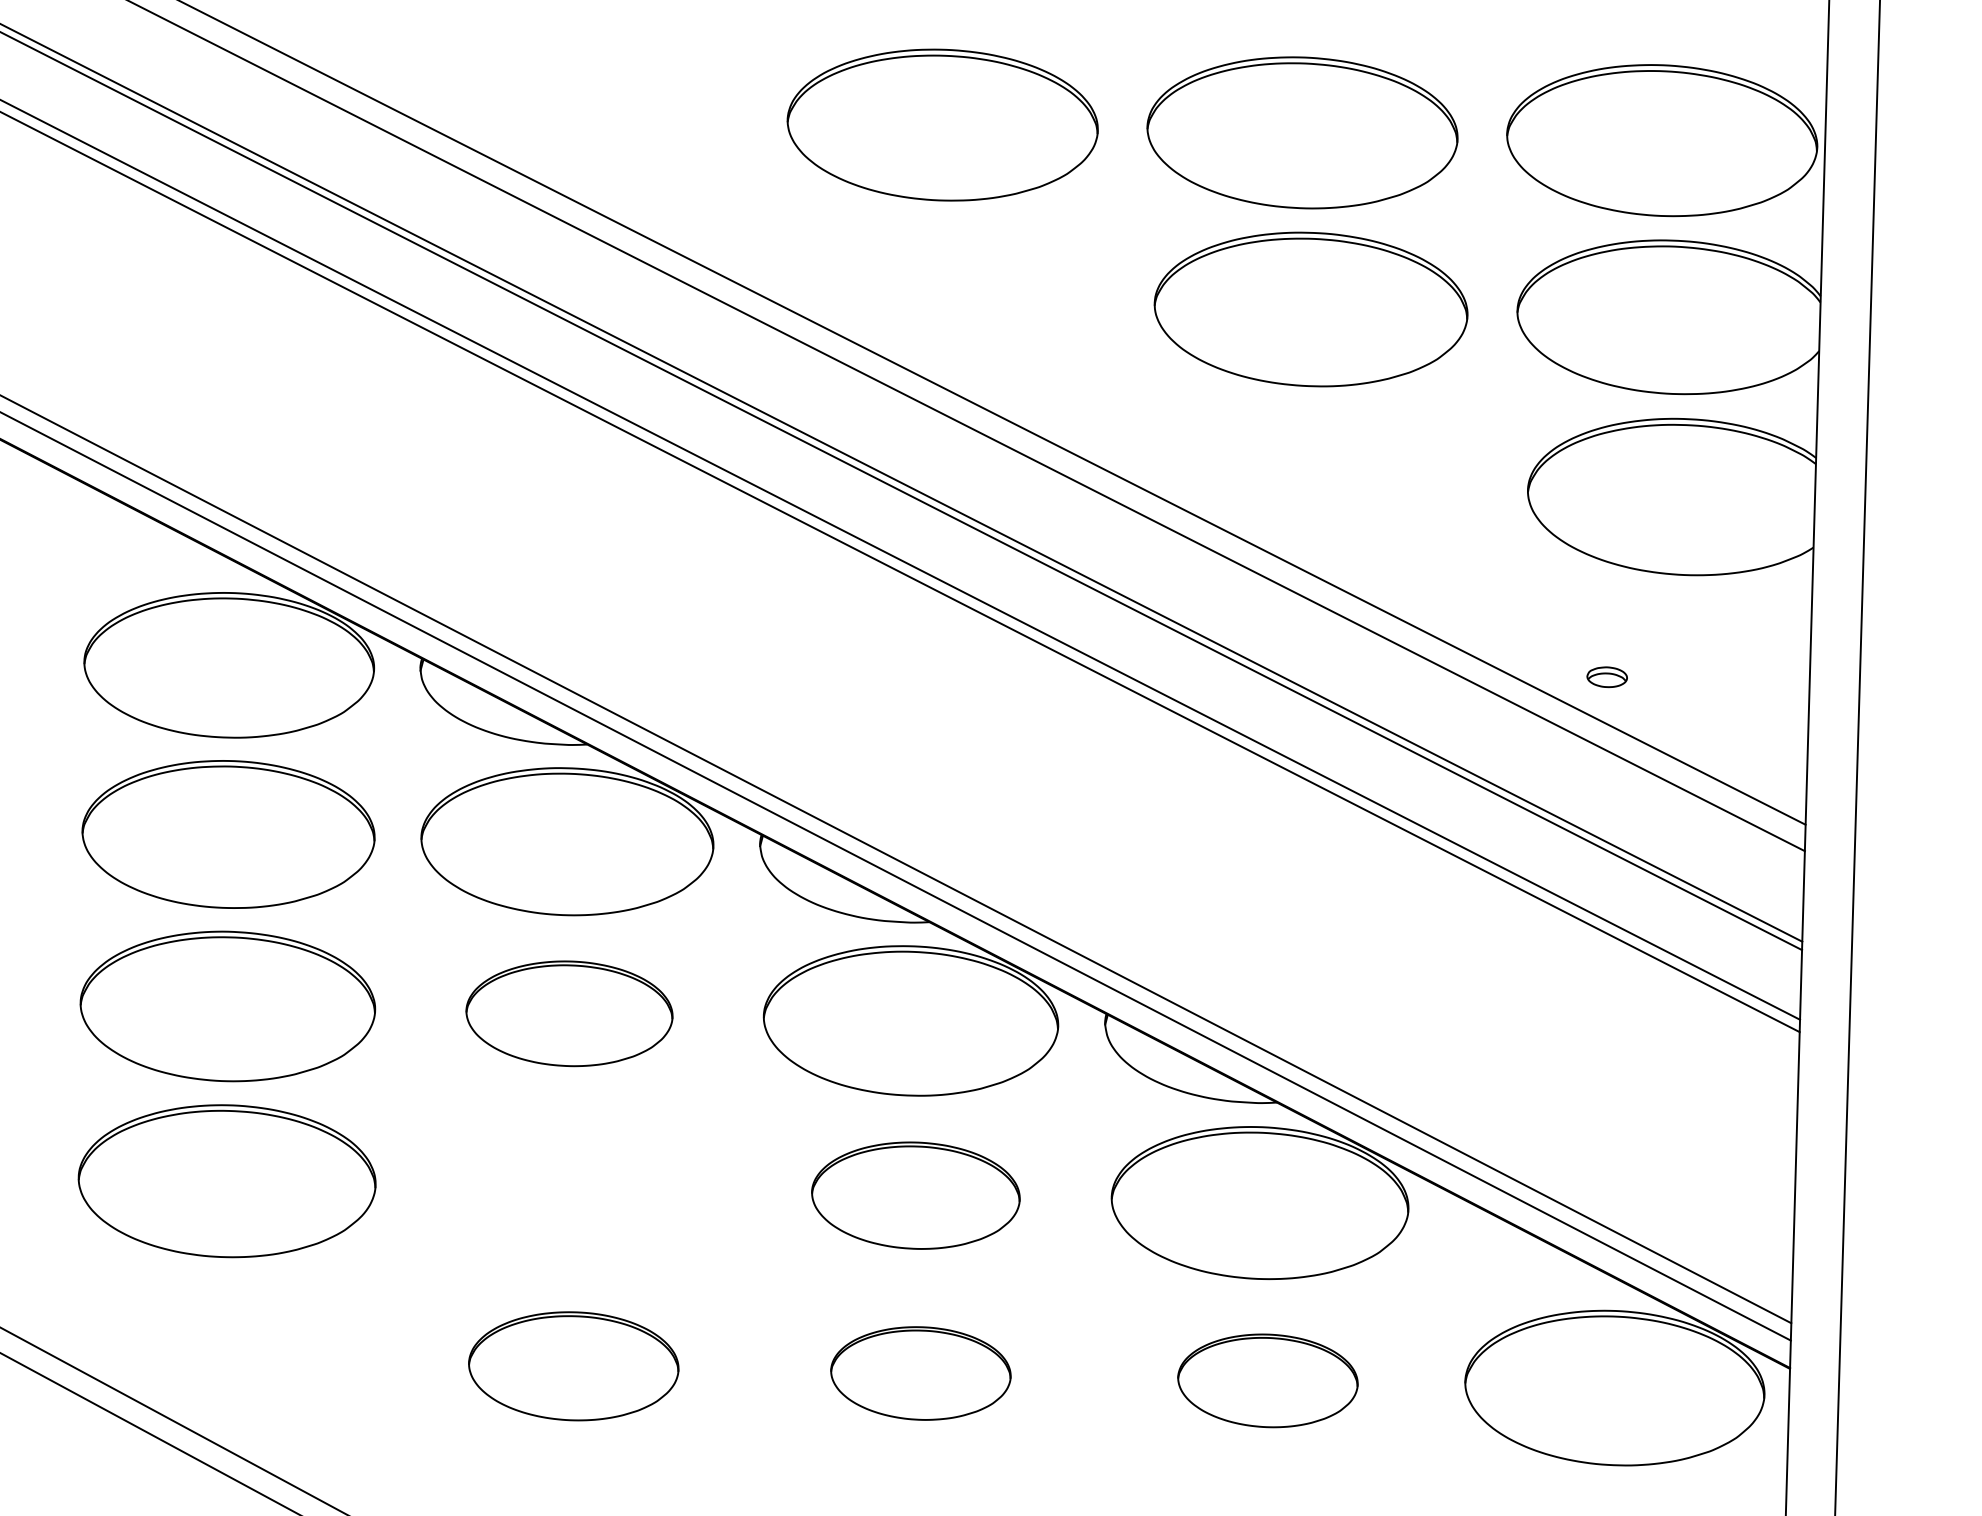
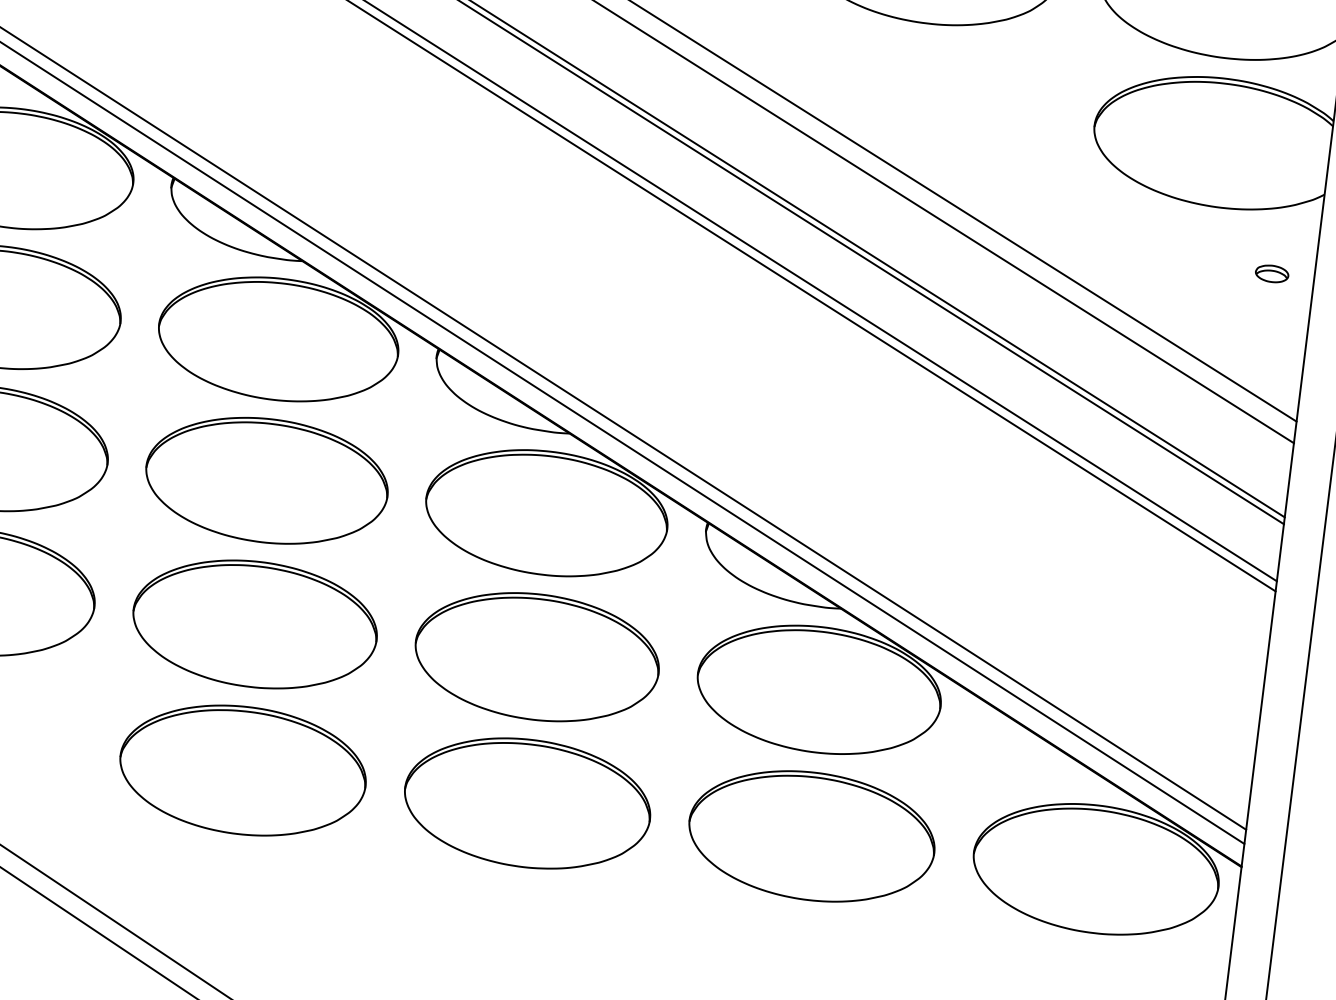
part: (1606, 677) -> (1271, 274), moved
part: (569, 1013) -> (267, 480), size x1.43
part: (571, 1188) -> (255, 624), added
part: (915, 1195) -> (536, 656), size x1.43
part: (573, 1366) -> (242, 770), size x1.43
part: (920, 1373) -> (527, 803), size x1.67
part: (1267, 1380) -> (811, 836), size x1.67

